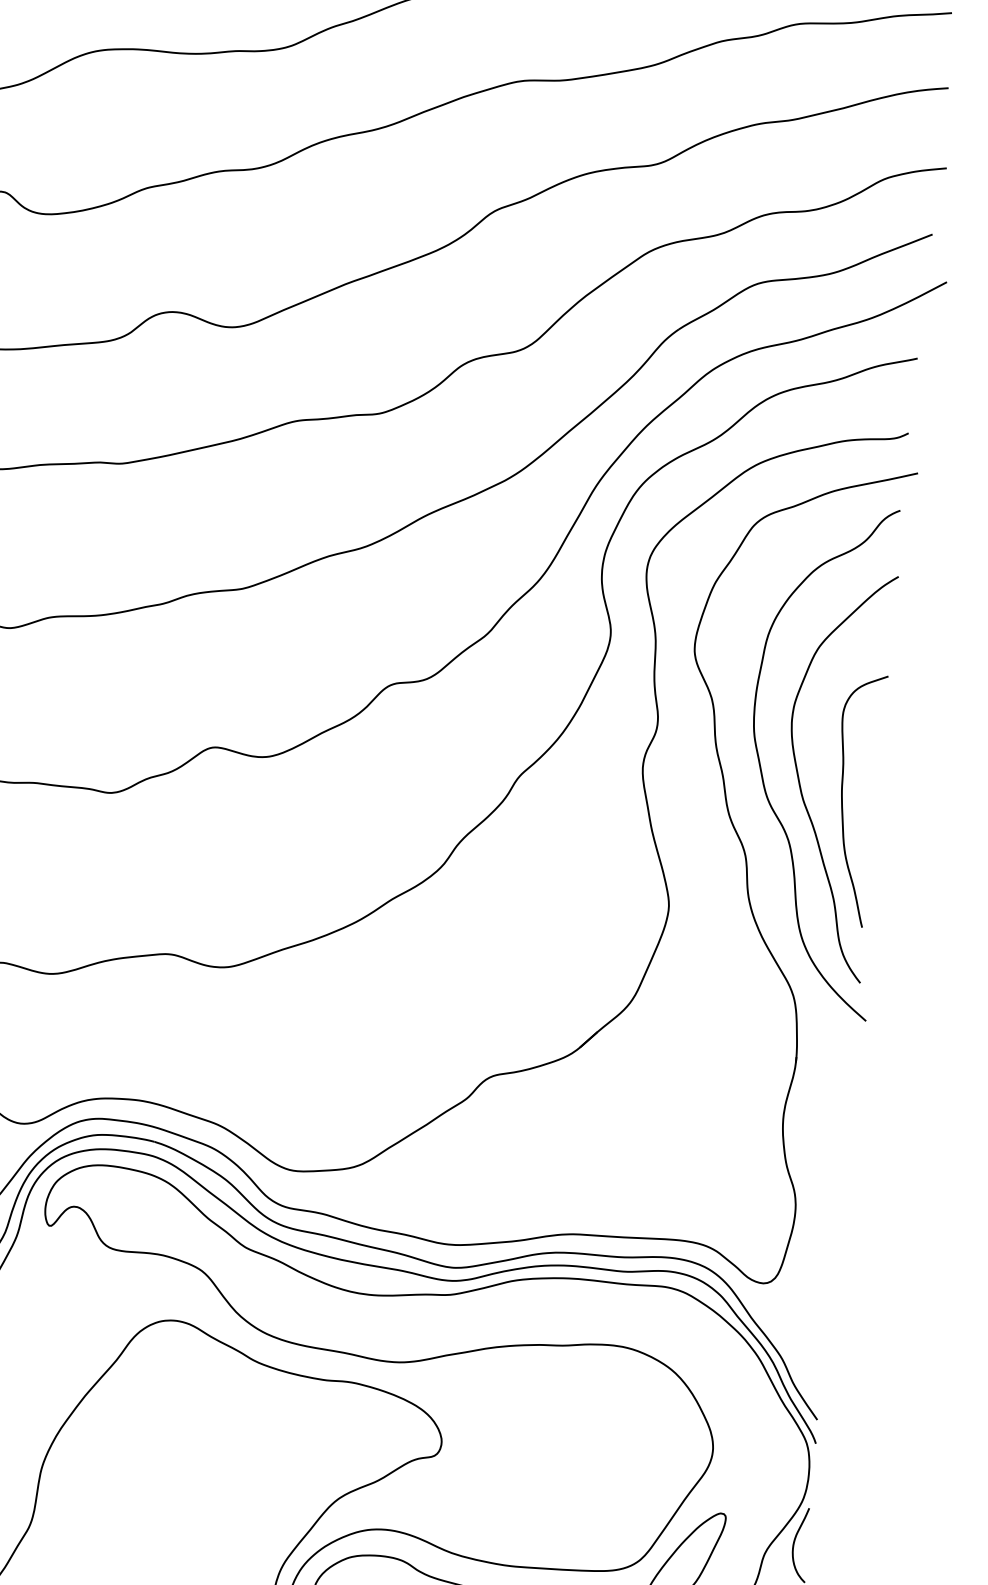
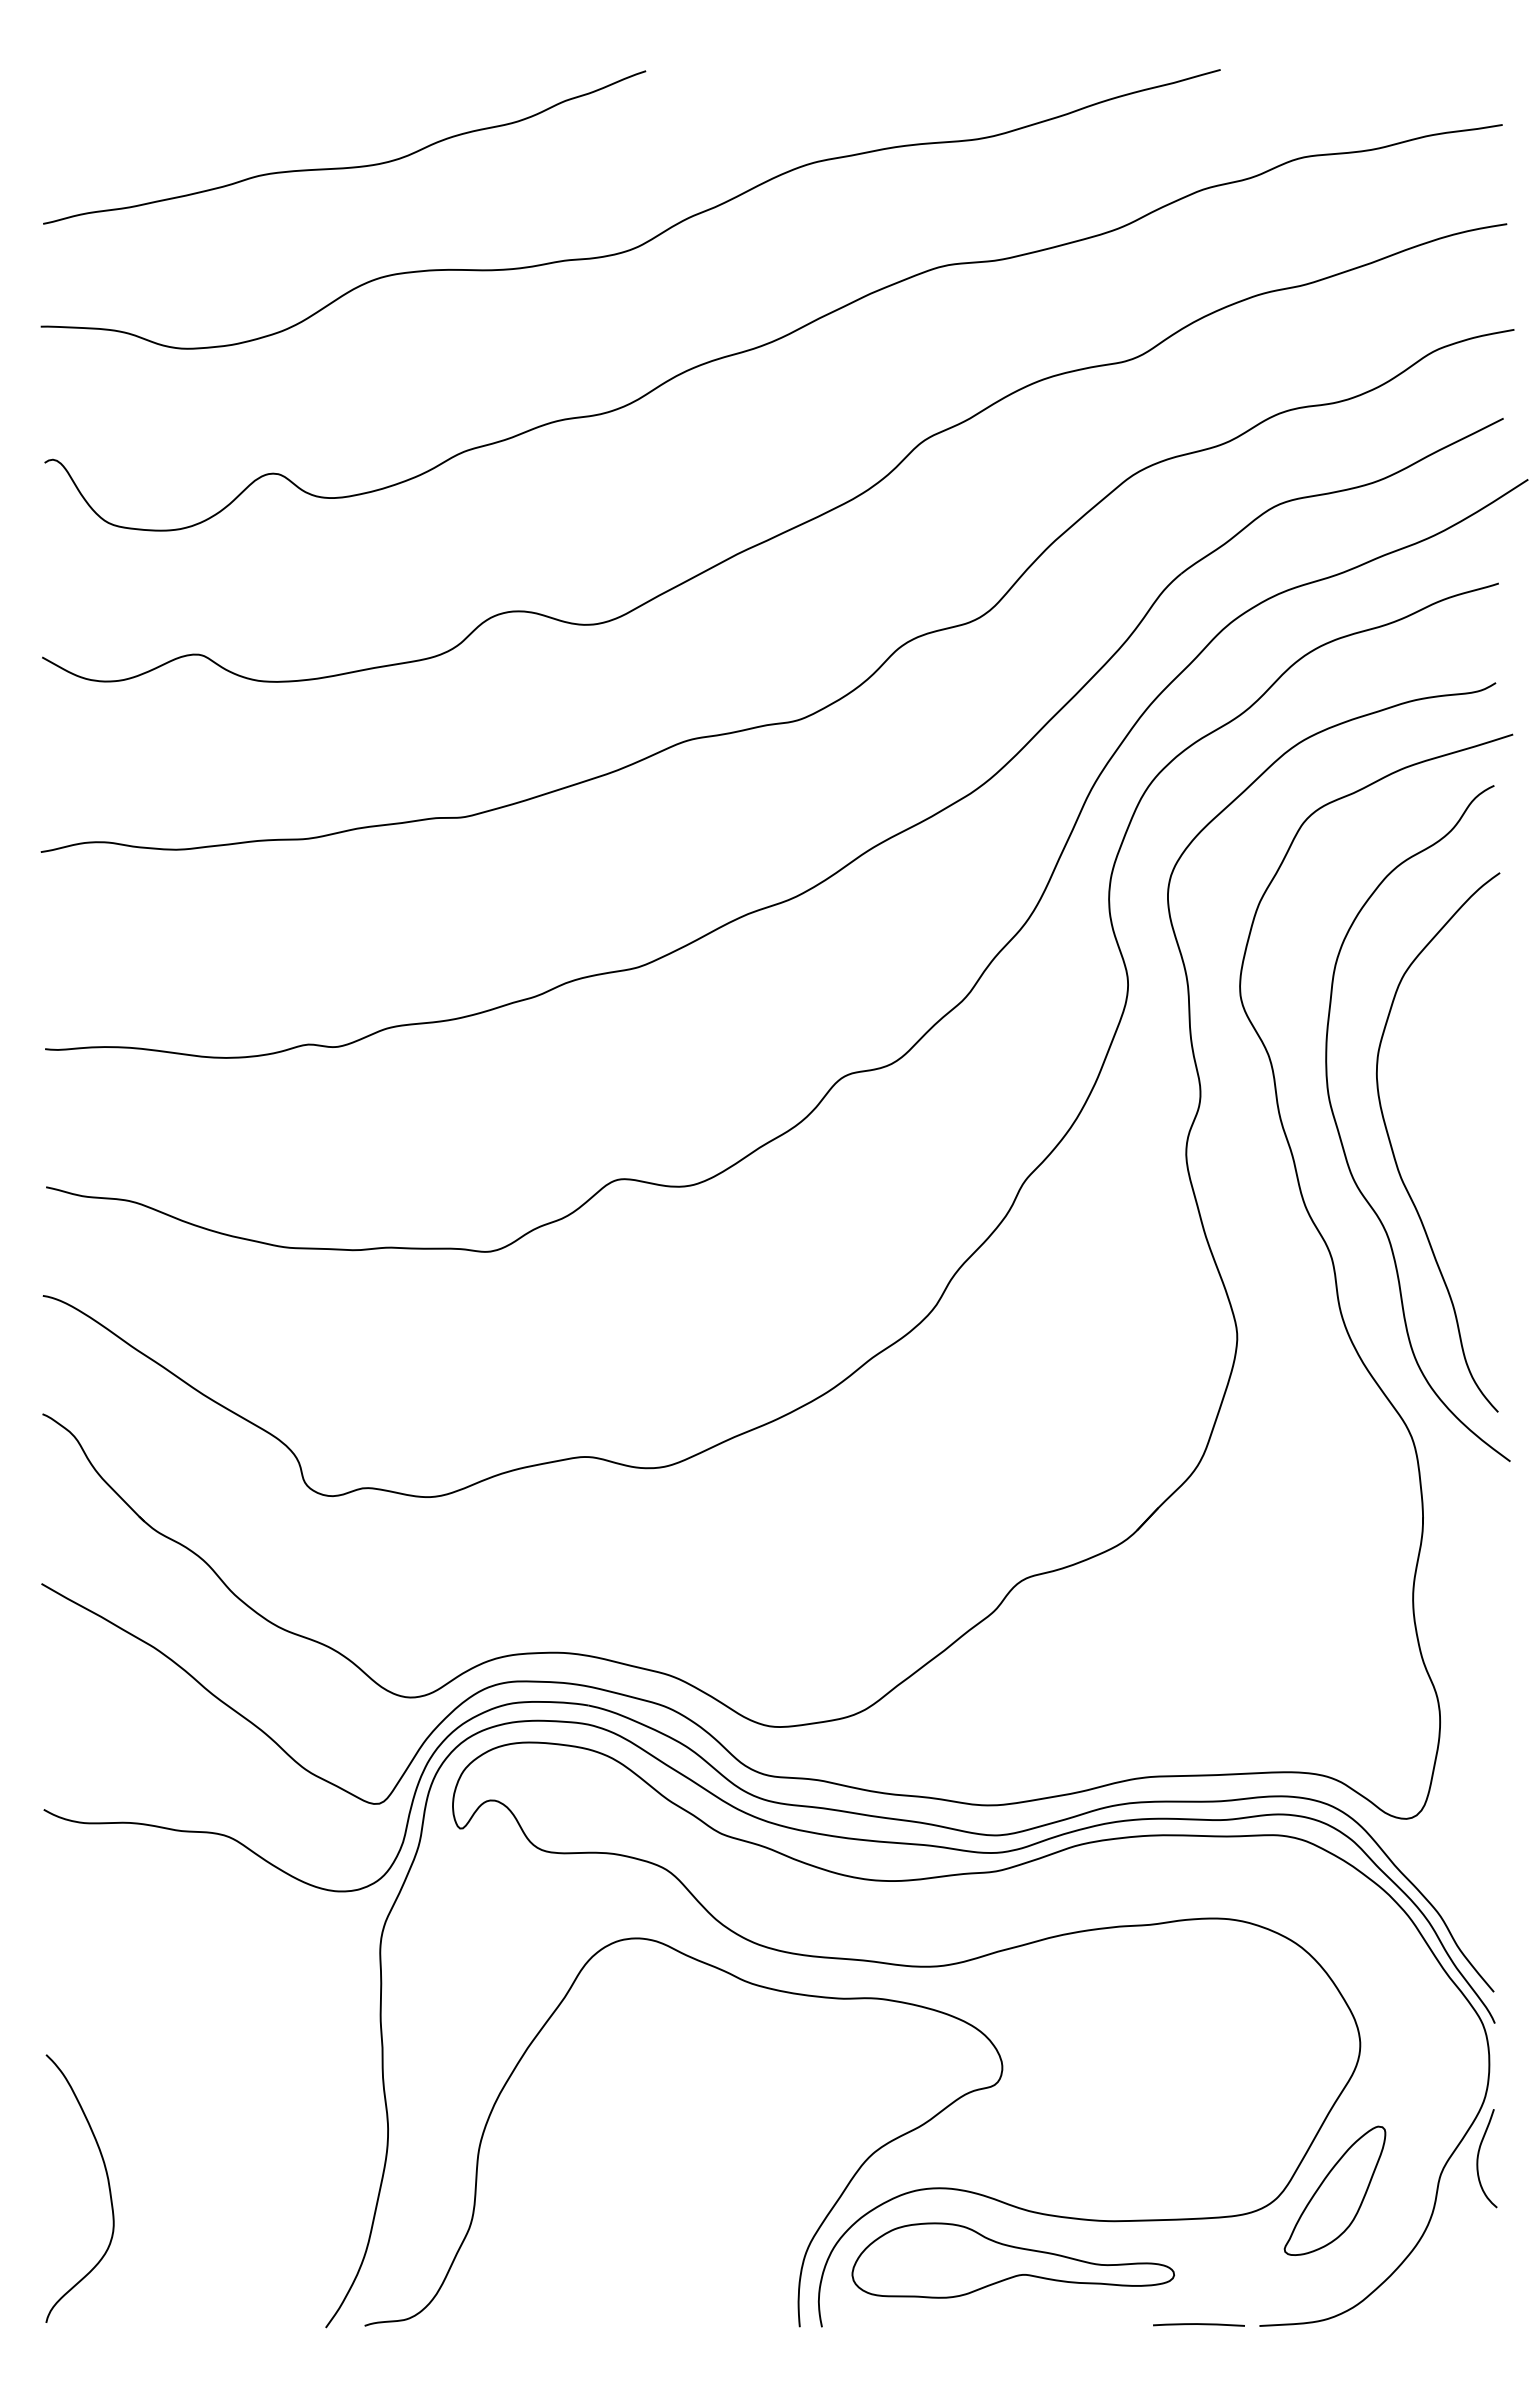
curve: (842, 800) -> (1453, 1174), removed

